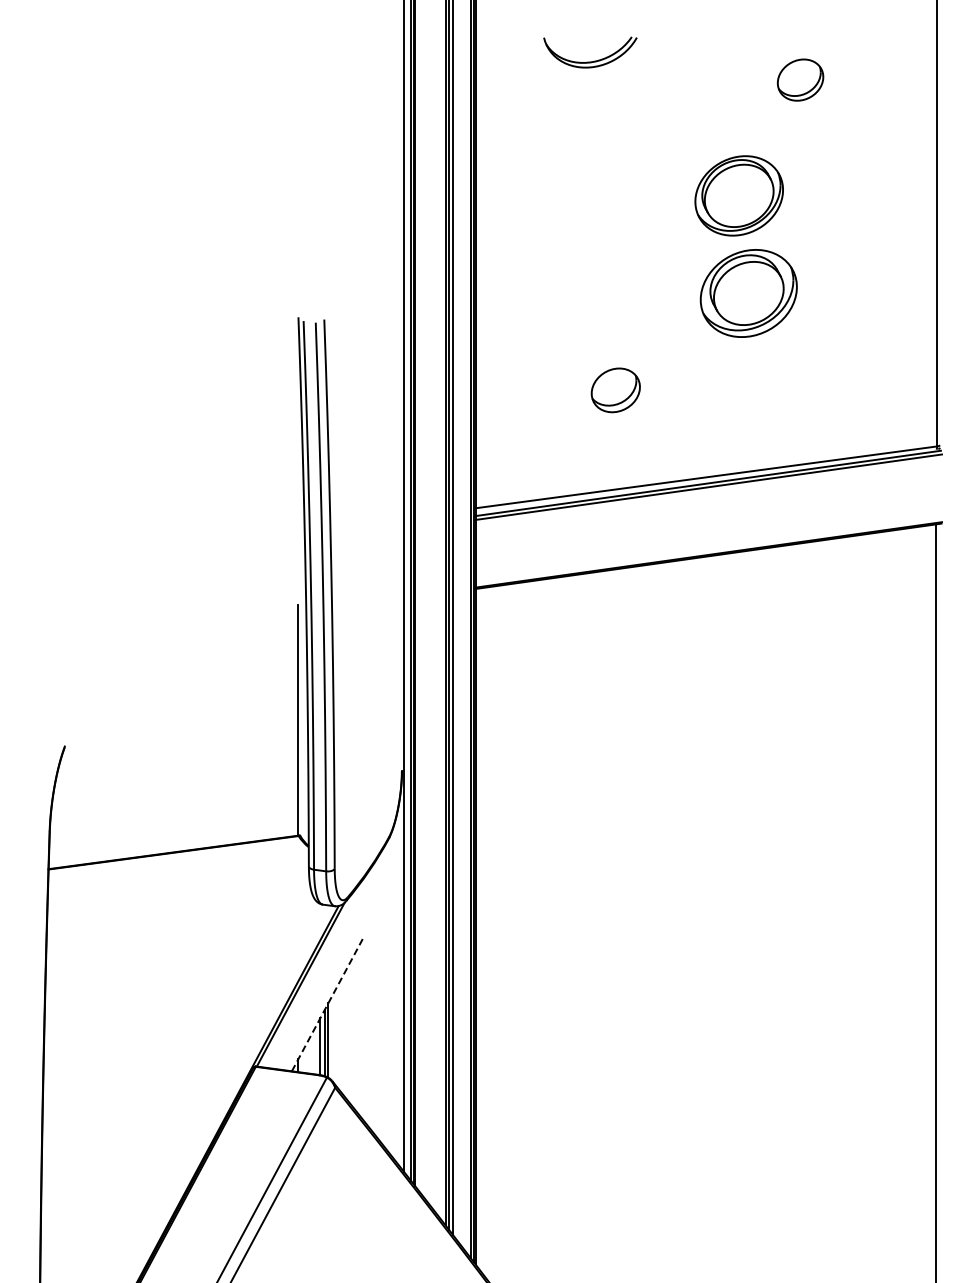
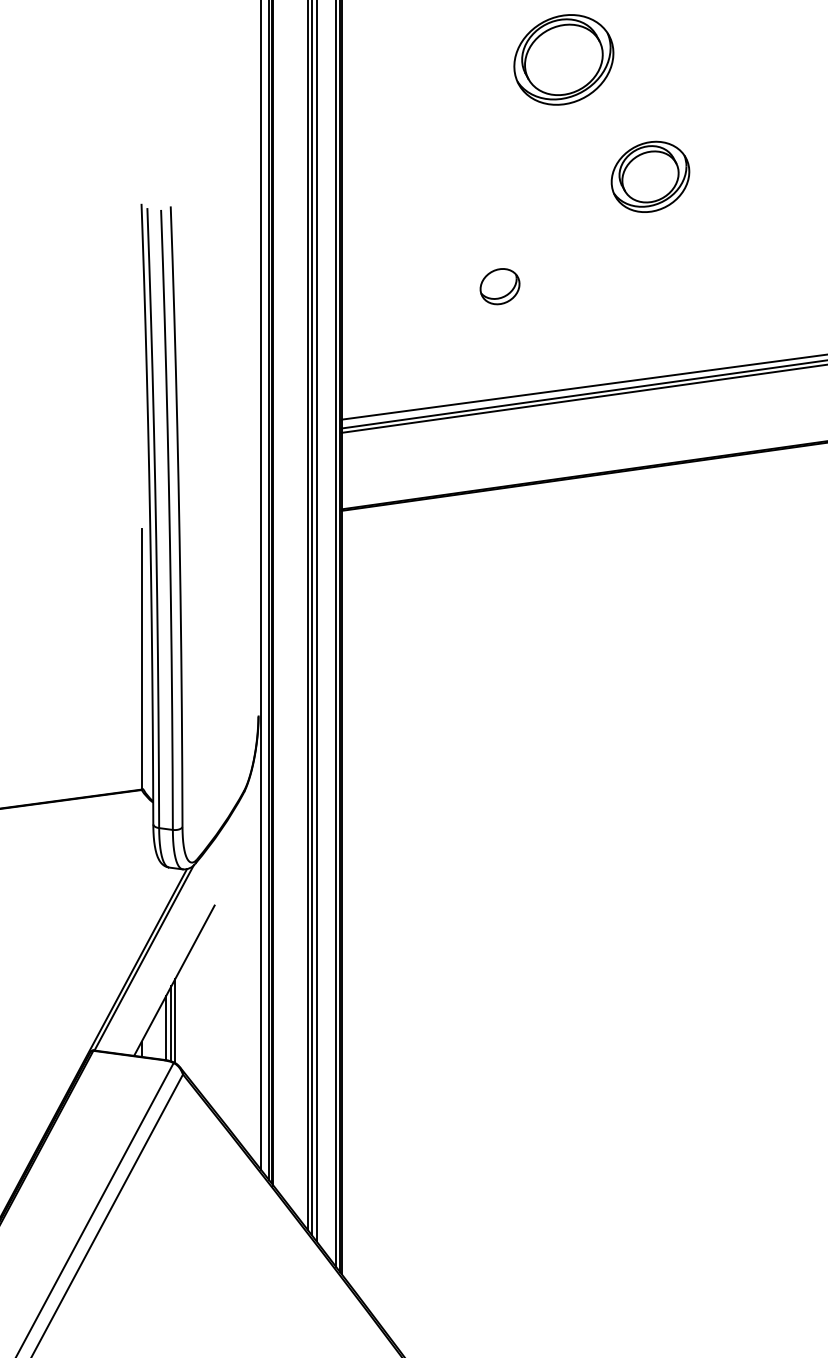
part: (738, 195) -> (563, 59), moved
part: (748, 293) -> (650, 176), size x0.71
part: (615, 390) -> (499, 286), size x0.71
line: (327, 1004) -> (174, 980), dashed -> solid

